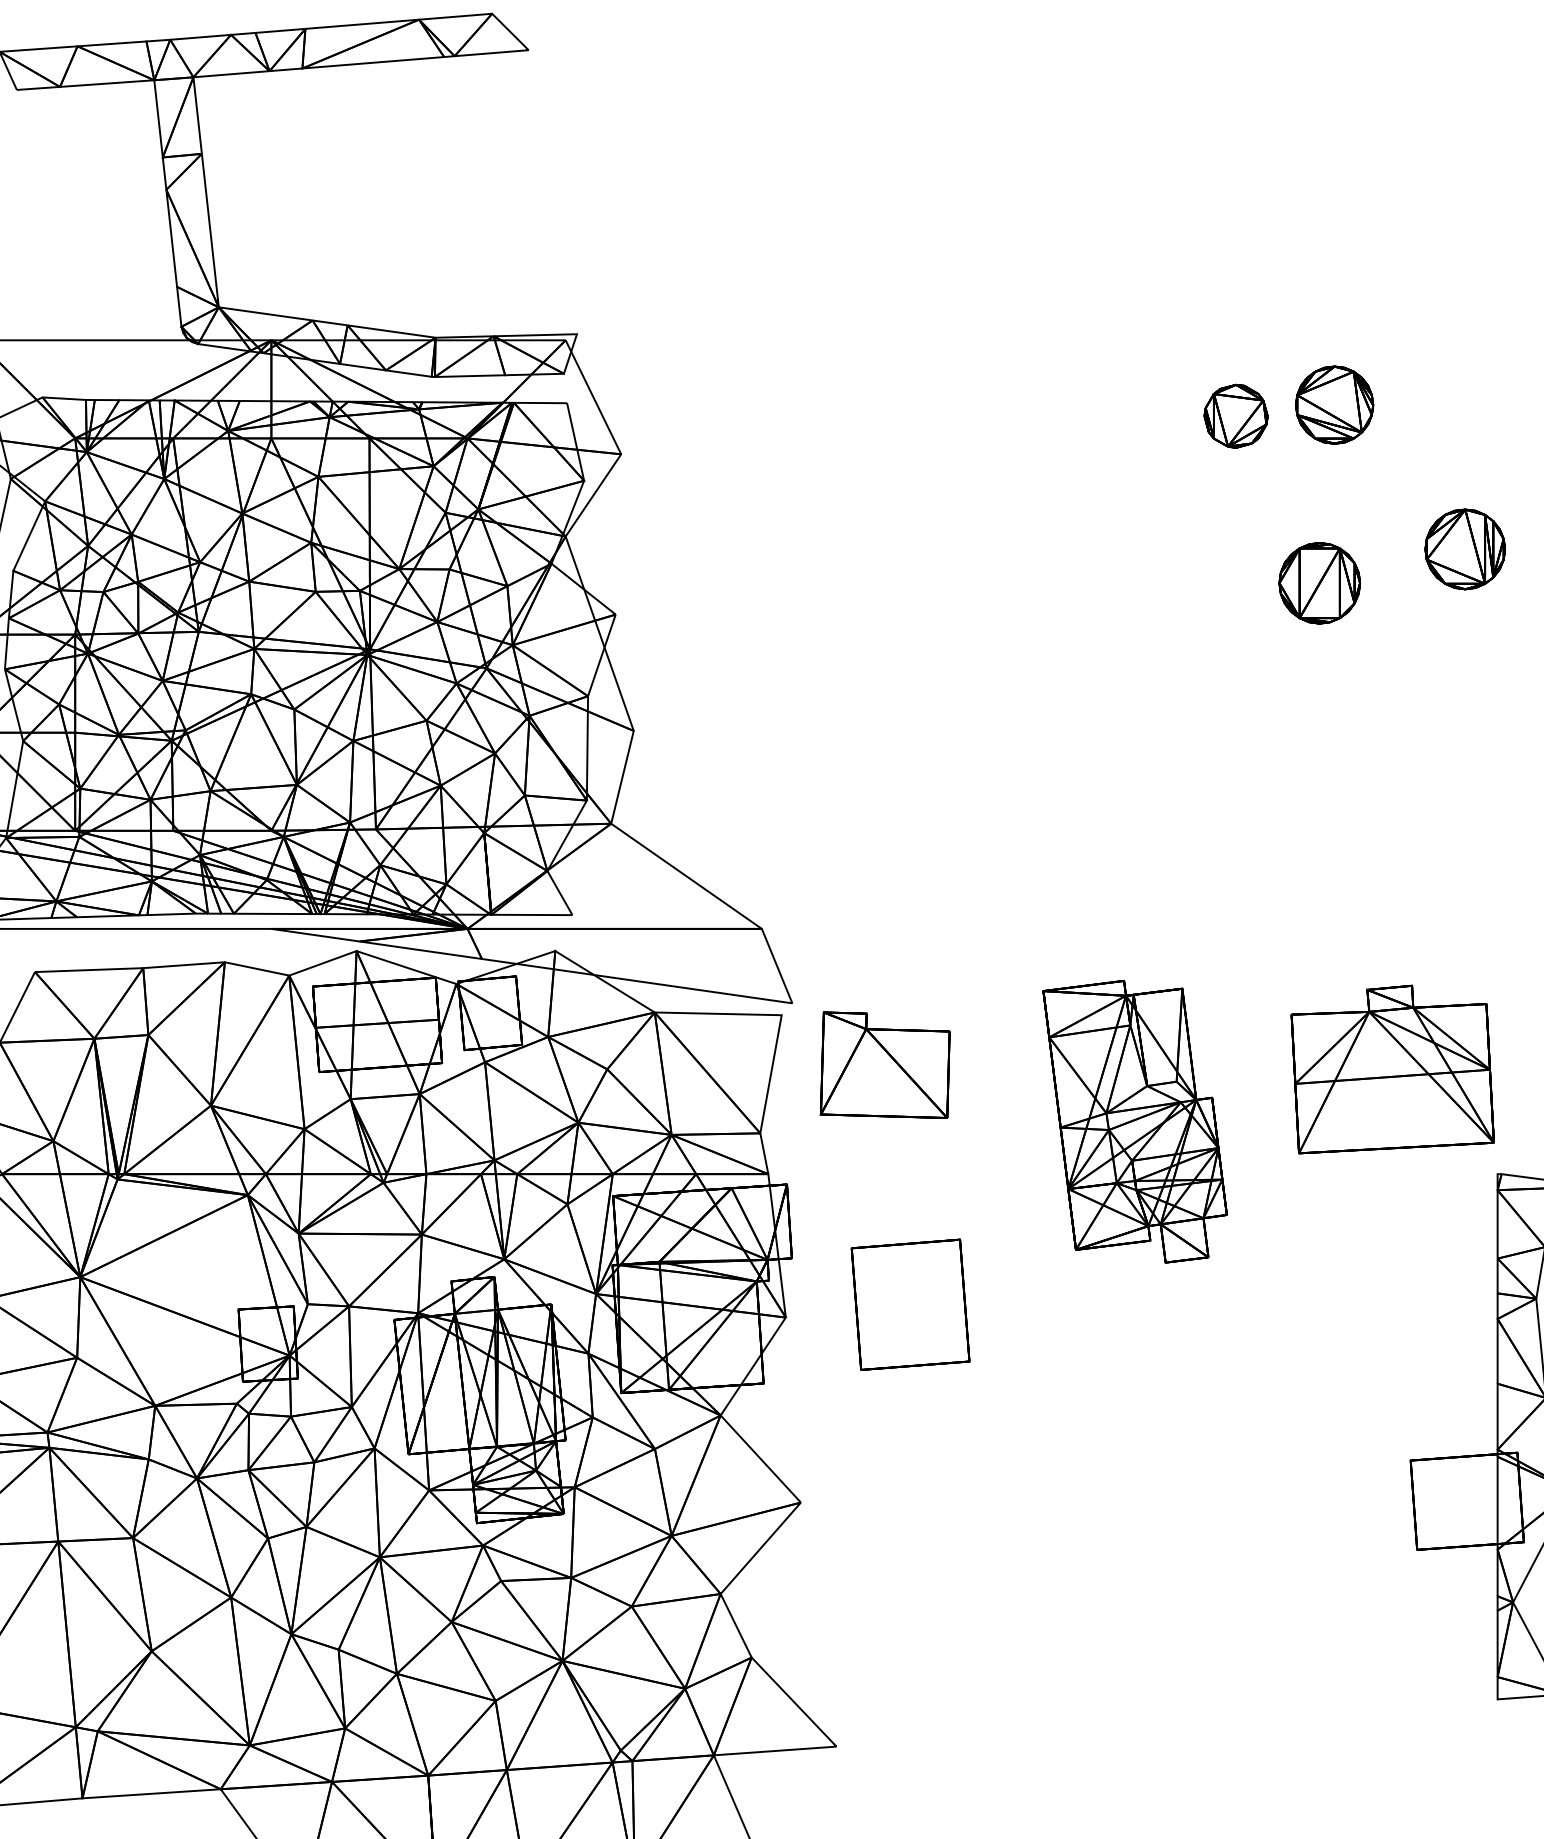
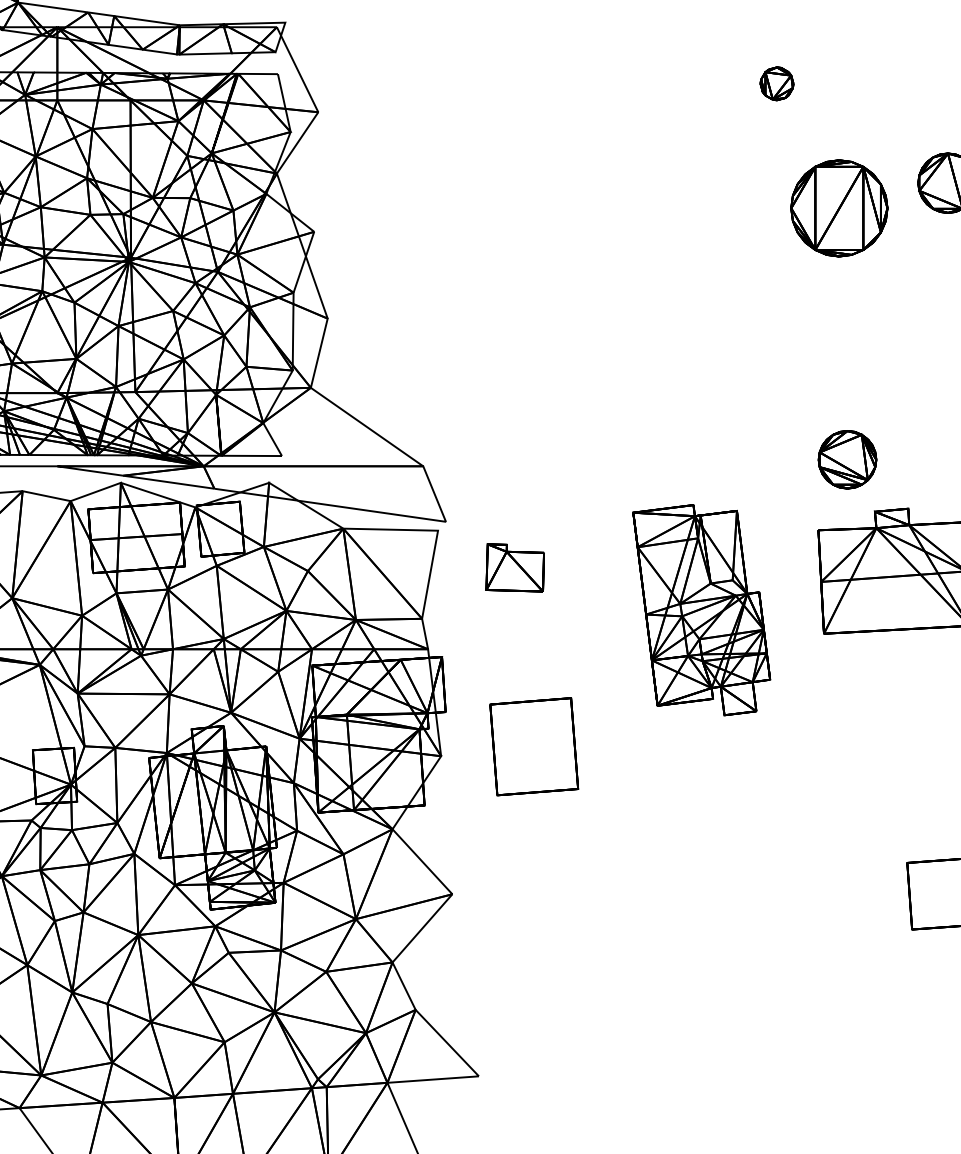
part: (1334, 404) -> (847, 459), moved
part: (1235, 415) -> (776, 83), size x0.7
part: (1319, 583) -> (839, 208), size x1.6
part: (884, 1064) -> (514, 567), size x0.6

